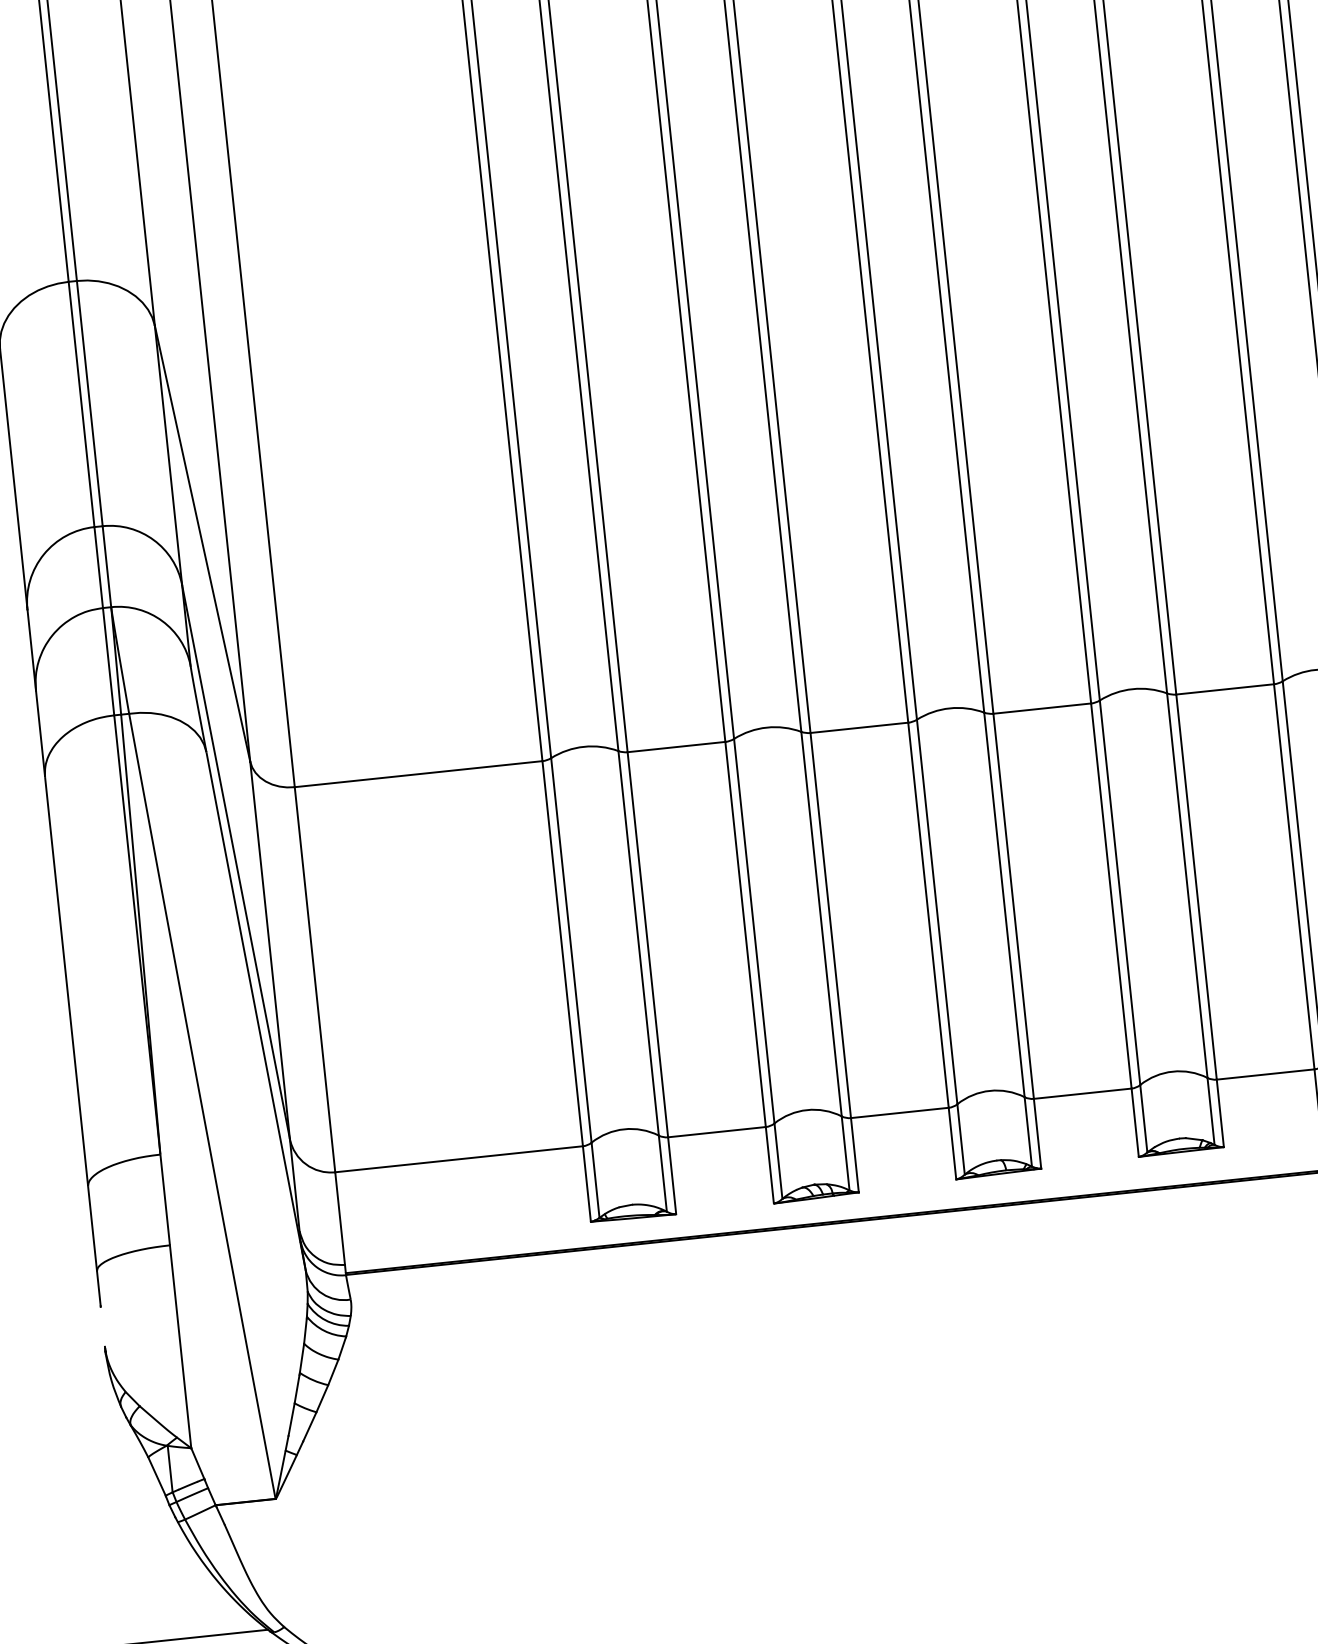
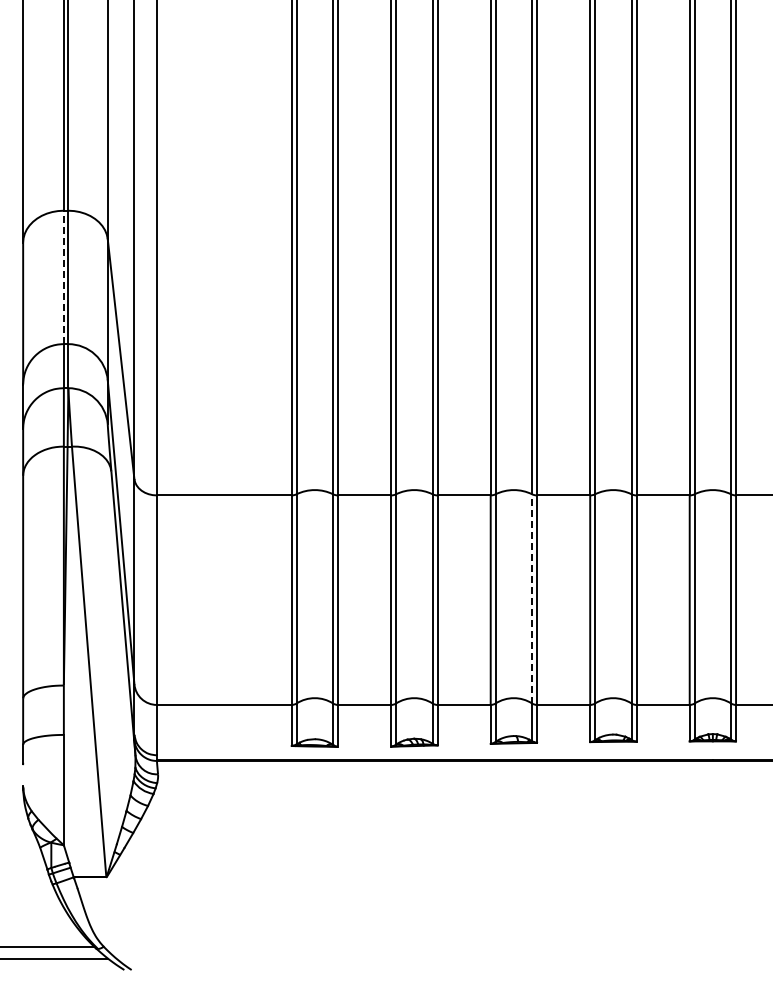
line: (80, 404) -> (63, 277), solid -> dashed
line: (1004, 904) -> (532, 598), solid -> dashed

